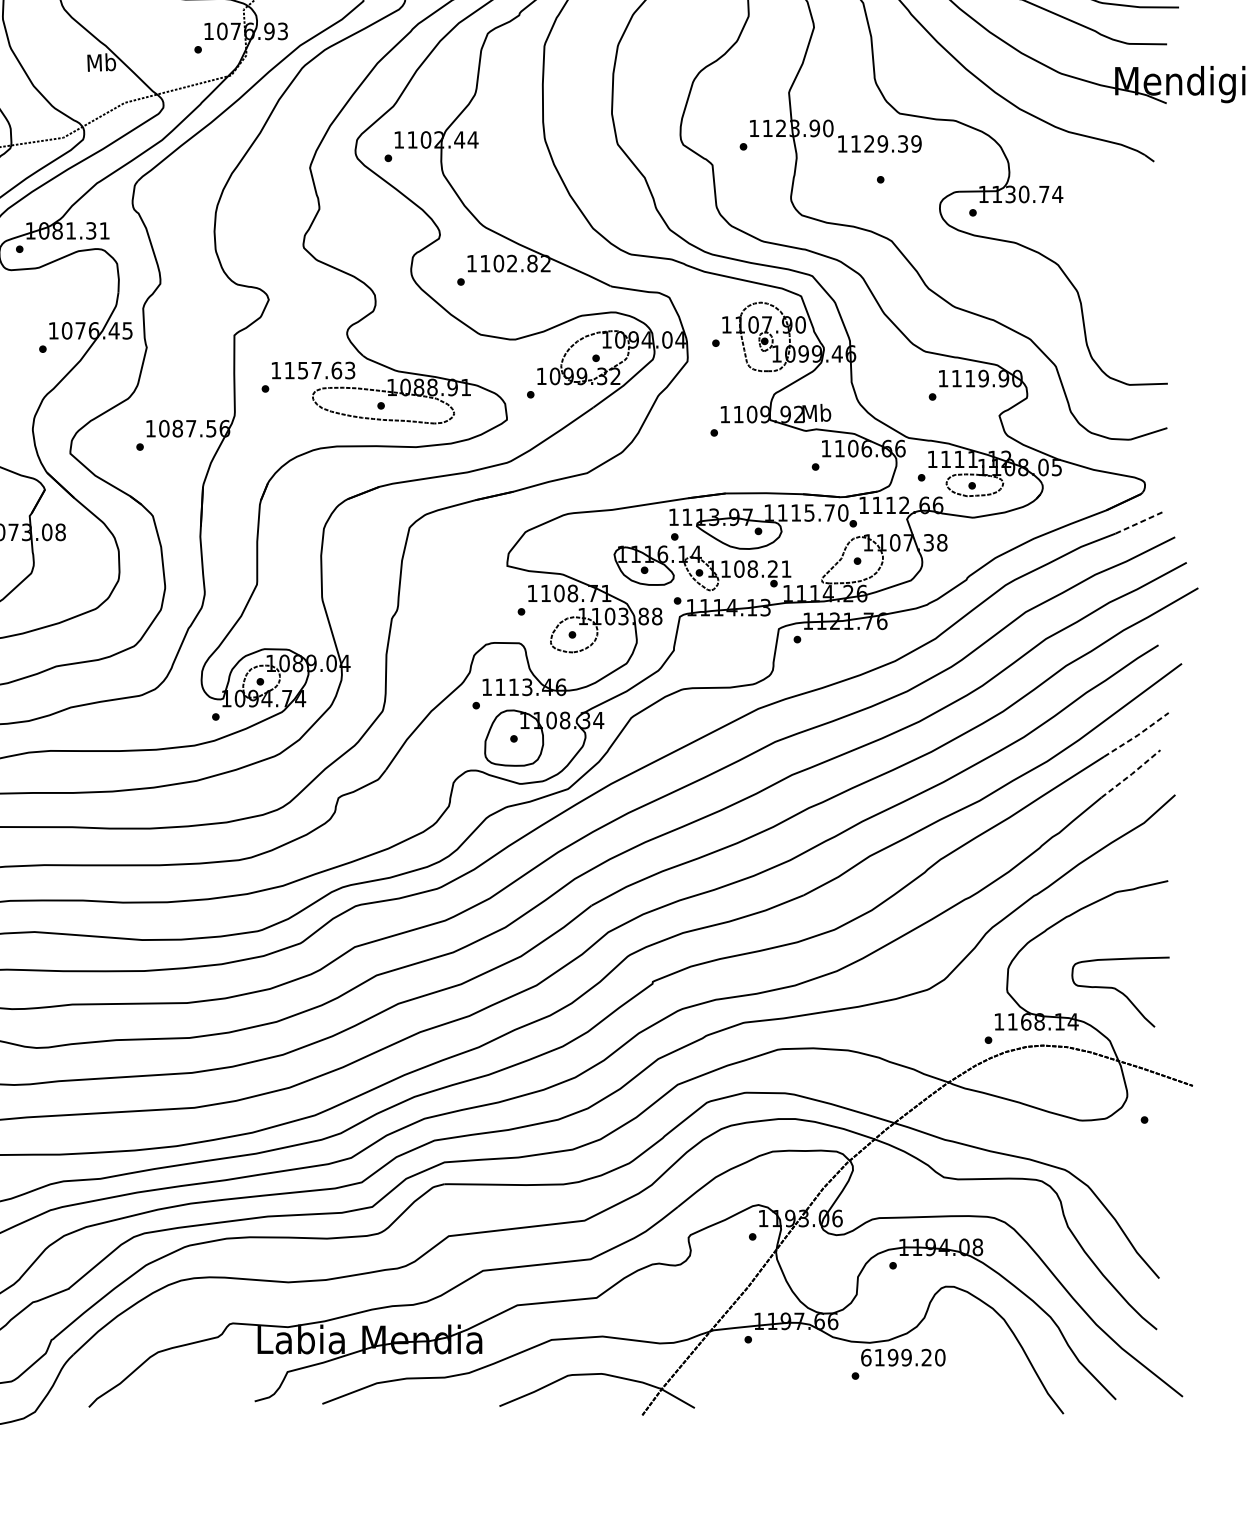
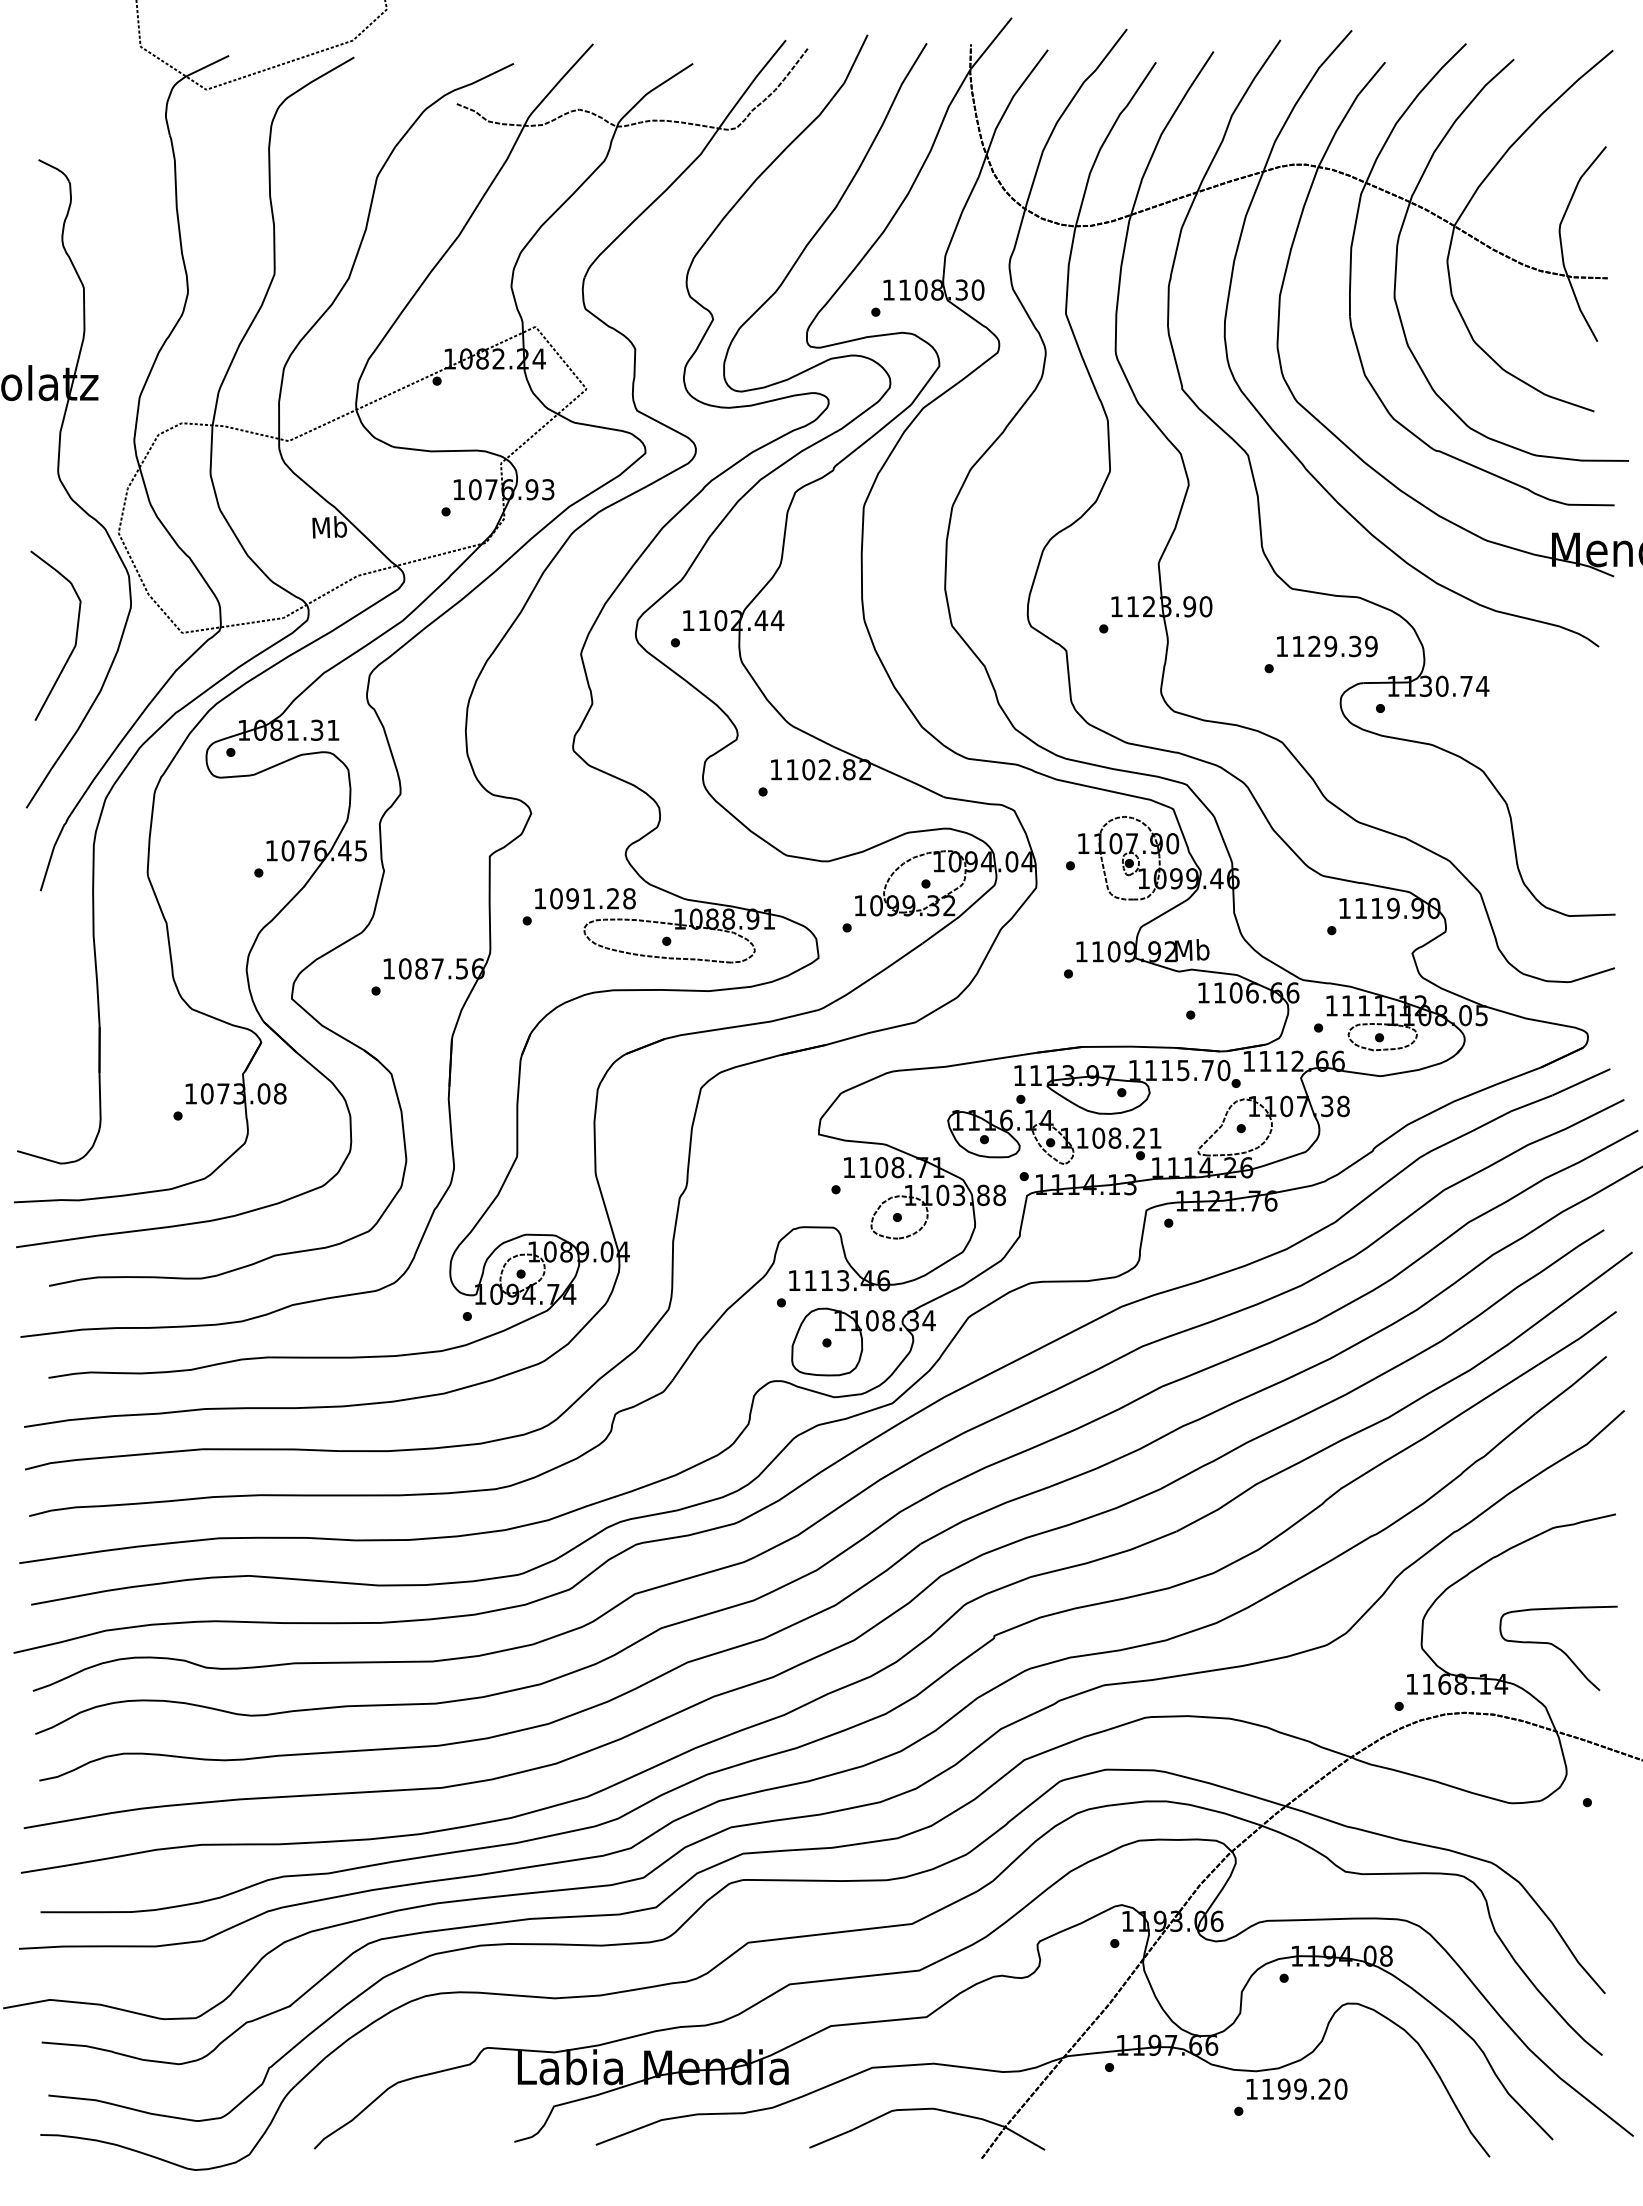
text: (880, 143) -> (1327, 646), moved
text: (319, 370) -> (592, 898), 1157.63 -> 1091.28
line: (1139, 522) -> (1581, 1082), dashed -> solid
line: (1137, 736) -> (1578, 1339), dashed -> solid
line: (1132, 774) -> (1572, 1385), dashed -> solid
text: (866, 1357) -> (1251, 2088), 6199.20 -> 1199.20

